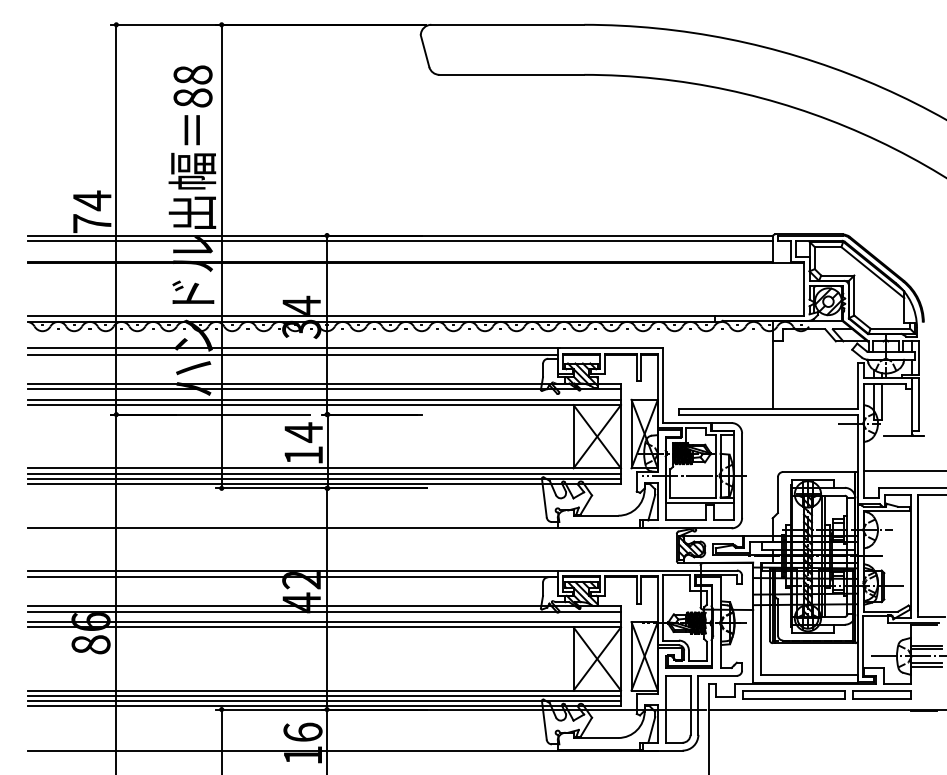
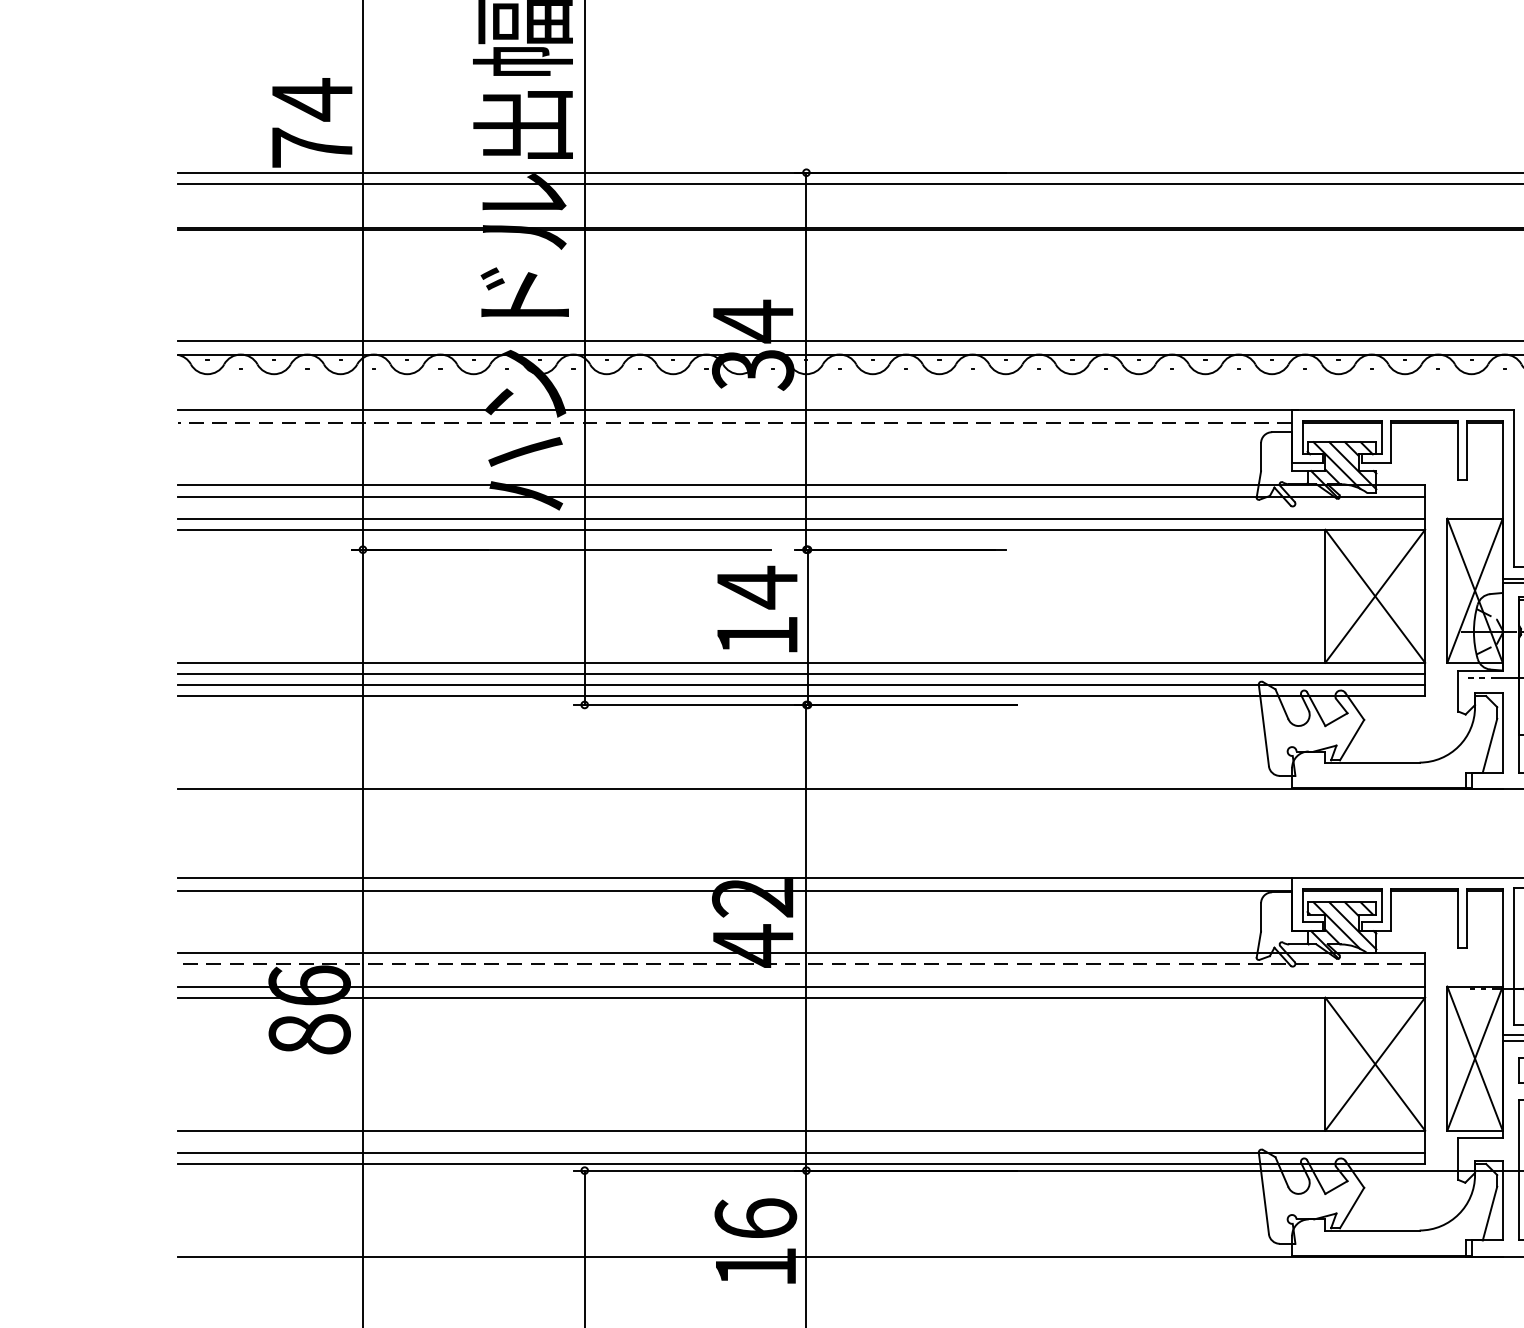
line: (293, 354) -> (735, 423), solid -> dashed
line: (324, 611) -> (801, 964), solid -> dashed
line: (324, 695) -> (801, 1141), removed

